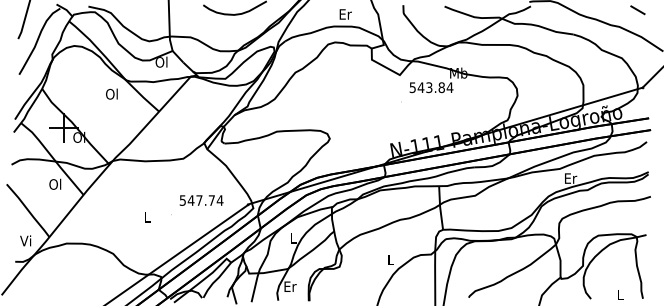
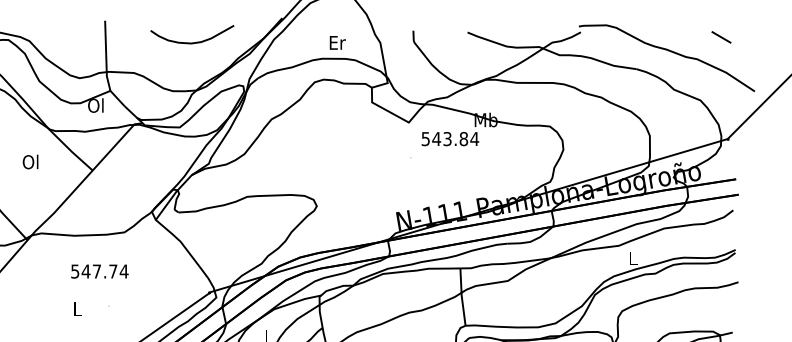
text: (111, 93) -> (30, 161), moved
text: (571, 178) -> (634, 258), Er -> L
text: (201, 200) -> (99, 271), moved

